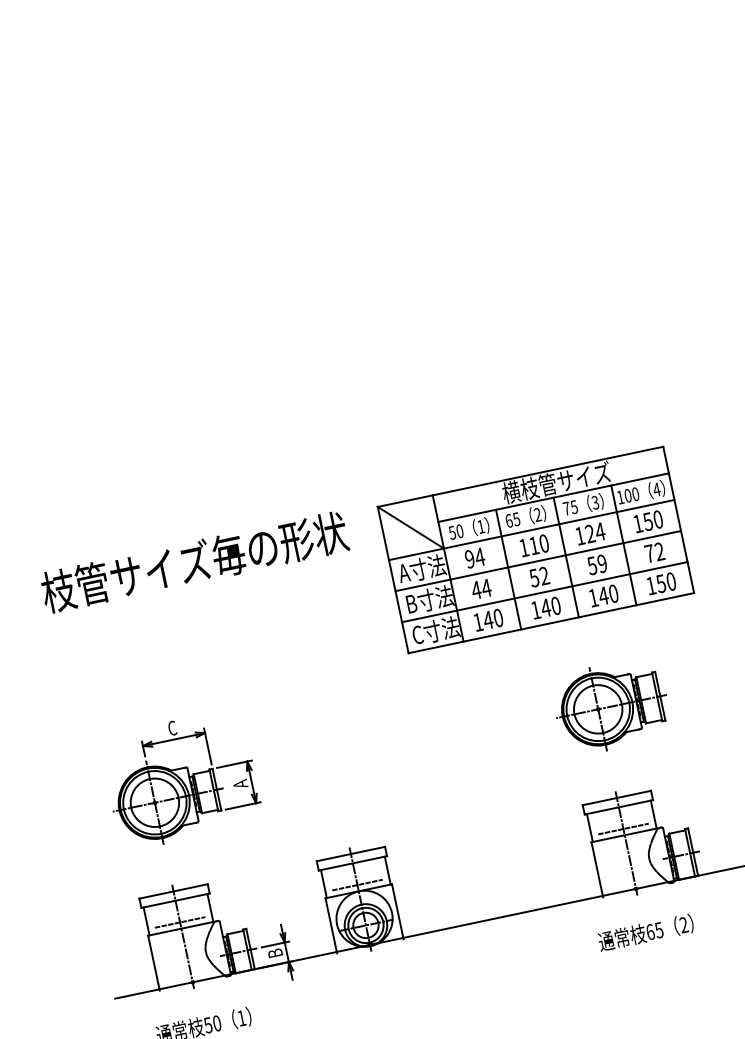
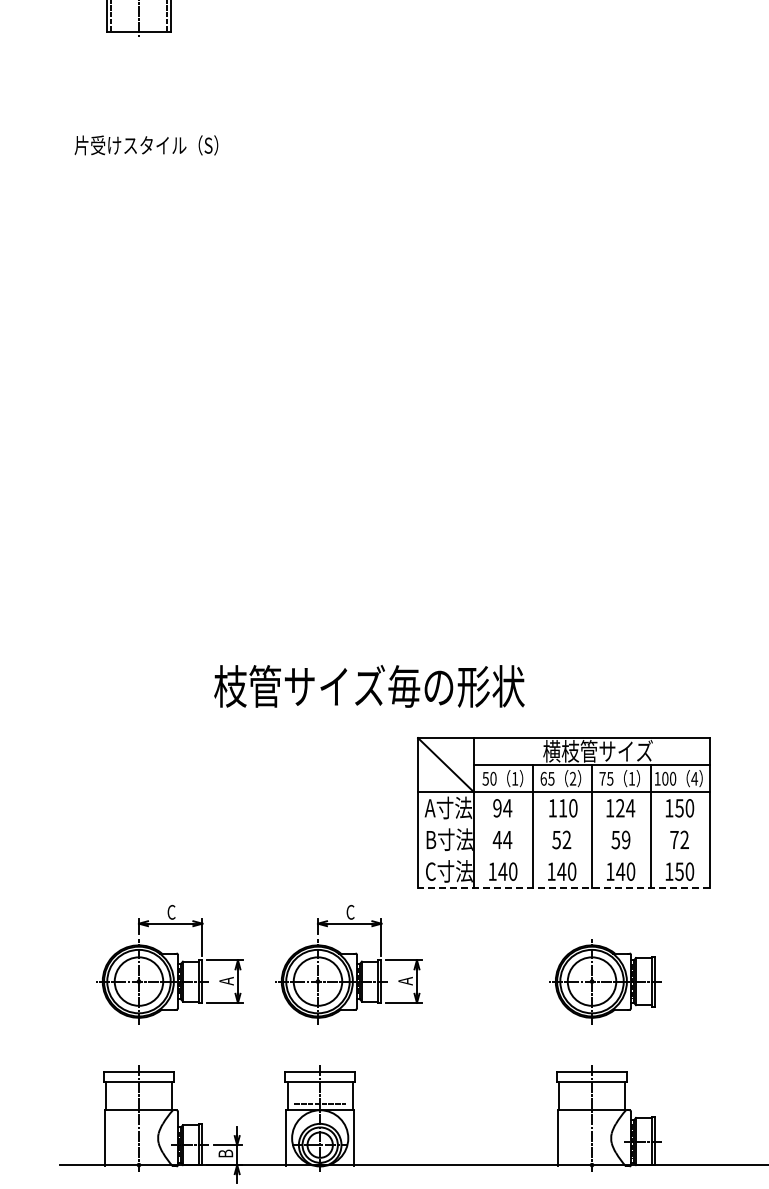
text: (594, 502) -> (631, 778), 3 -> 1
line: (537, 561) -> (563, 824), removed
text: (194, 562) -> (369, 686), moved
line: (544, 591) -> (563, 855), removed
line: (550, 623) -> (563, 887), solid -> dashed
part: (356, 742) -> (348, 964), added
line: (622, 828) -> (591, 1103), removed
line: (179, 922) -> (138, 1103), removed

